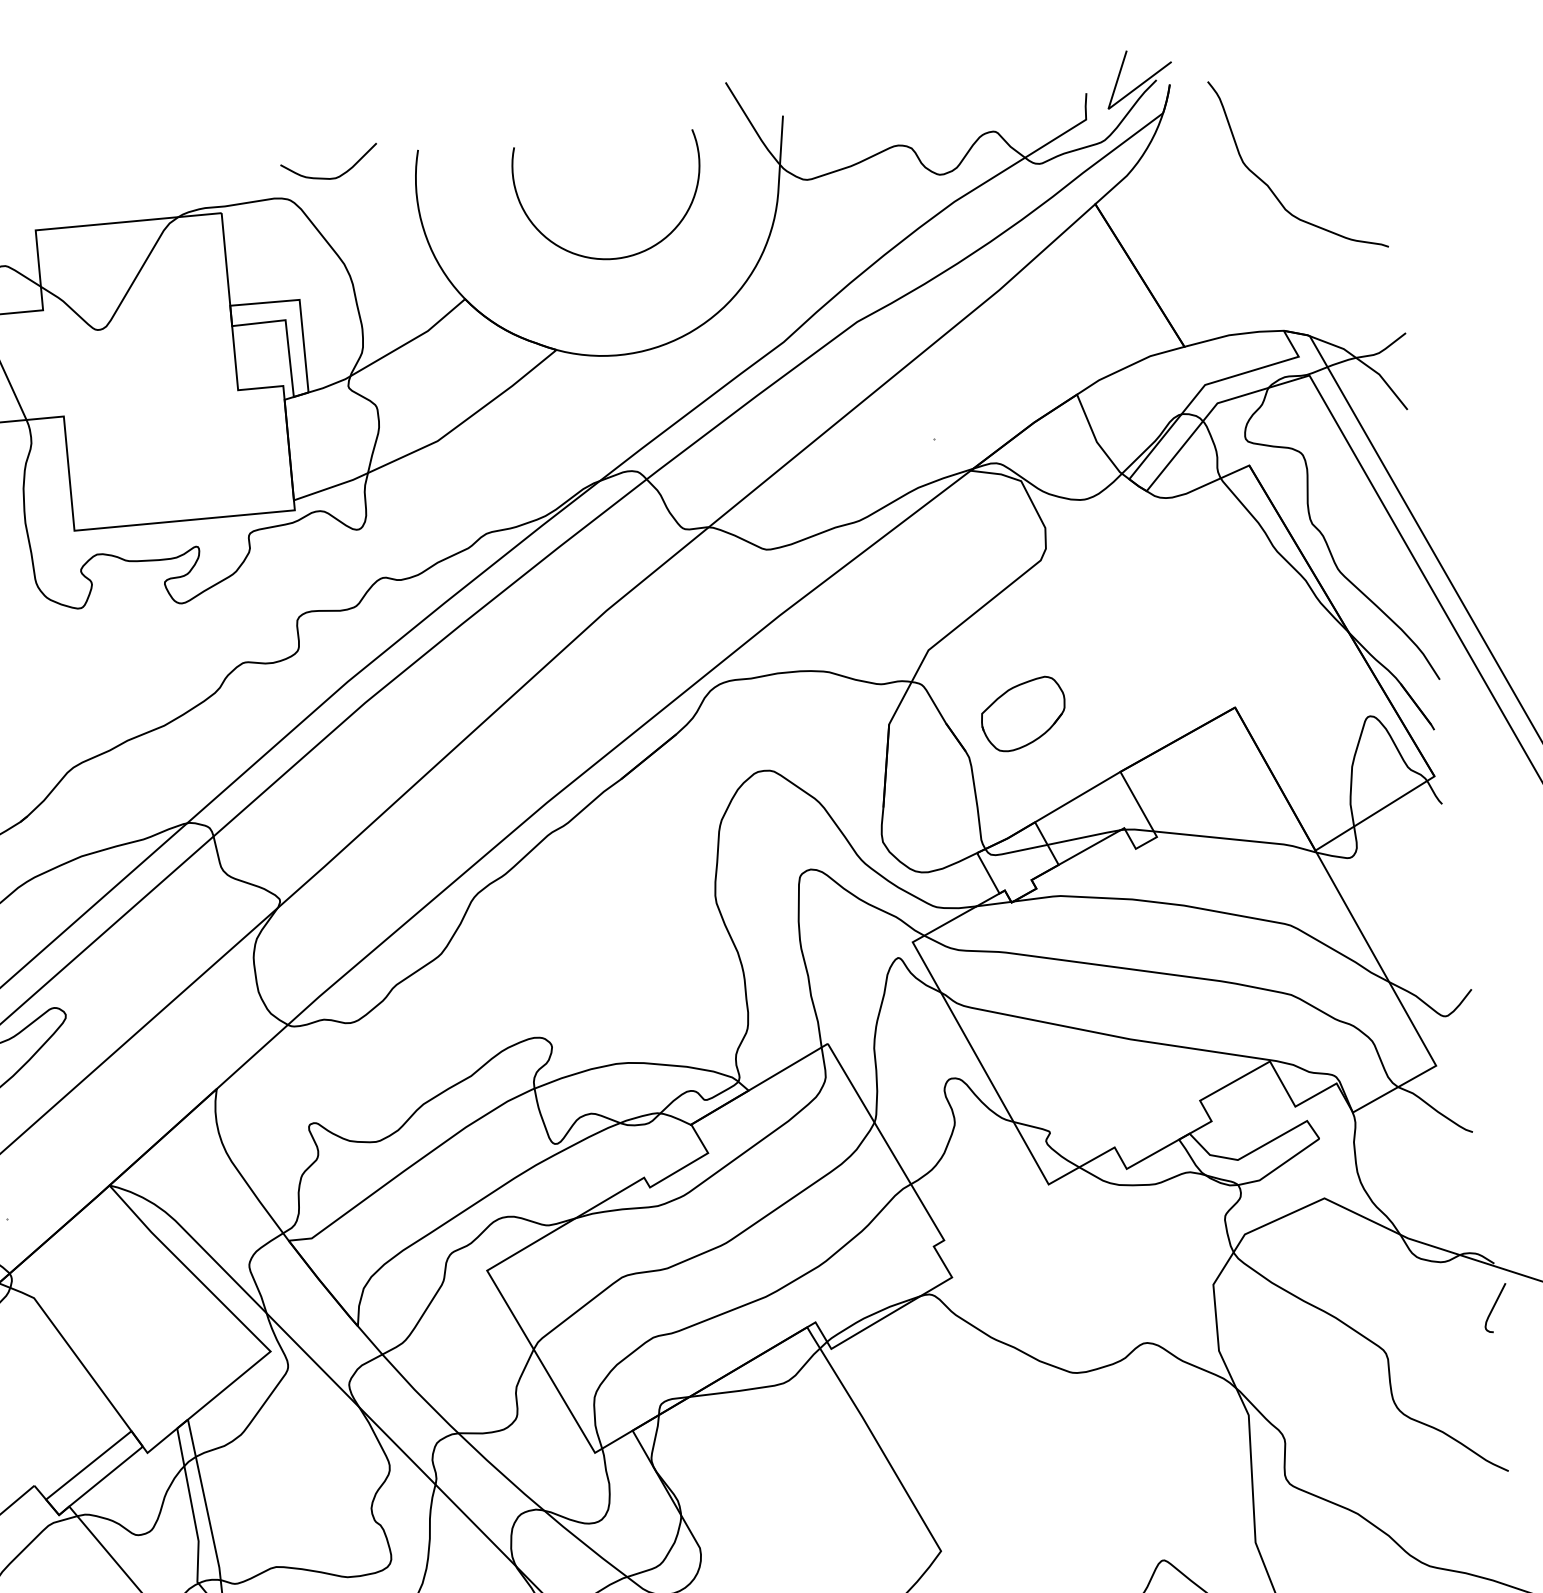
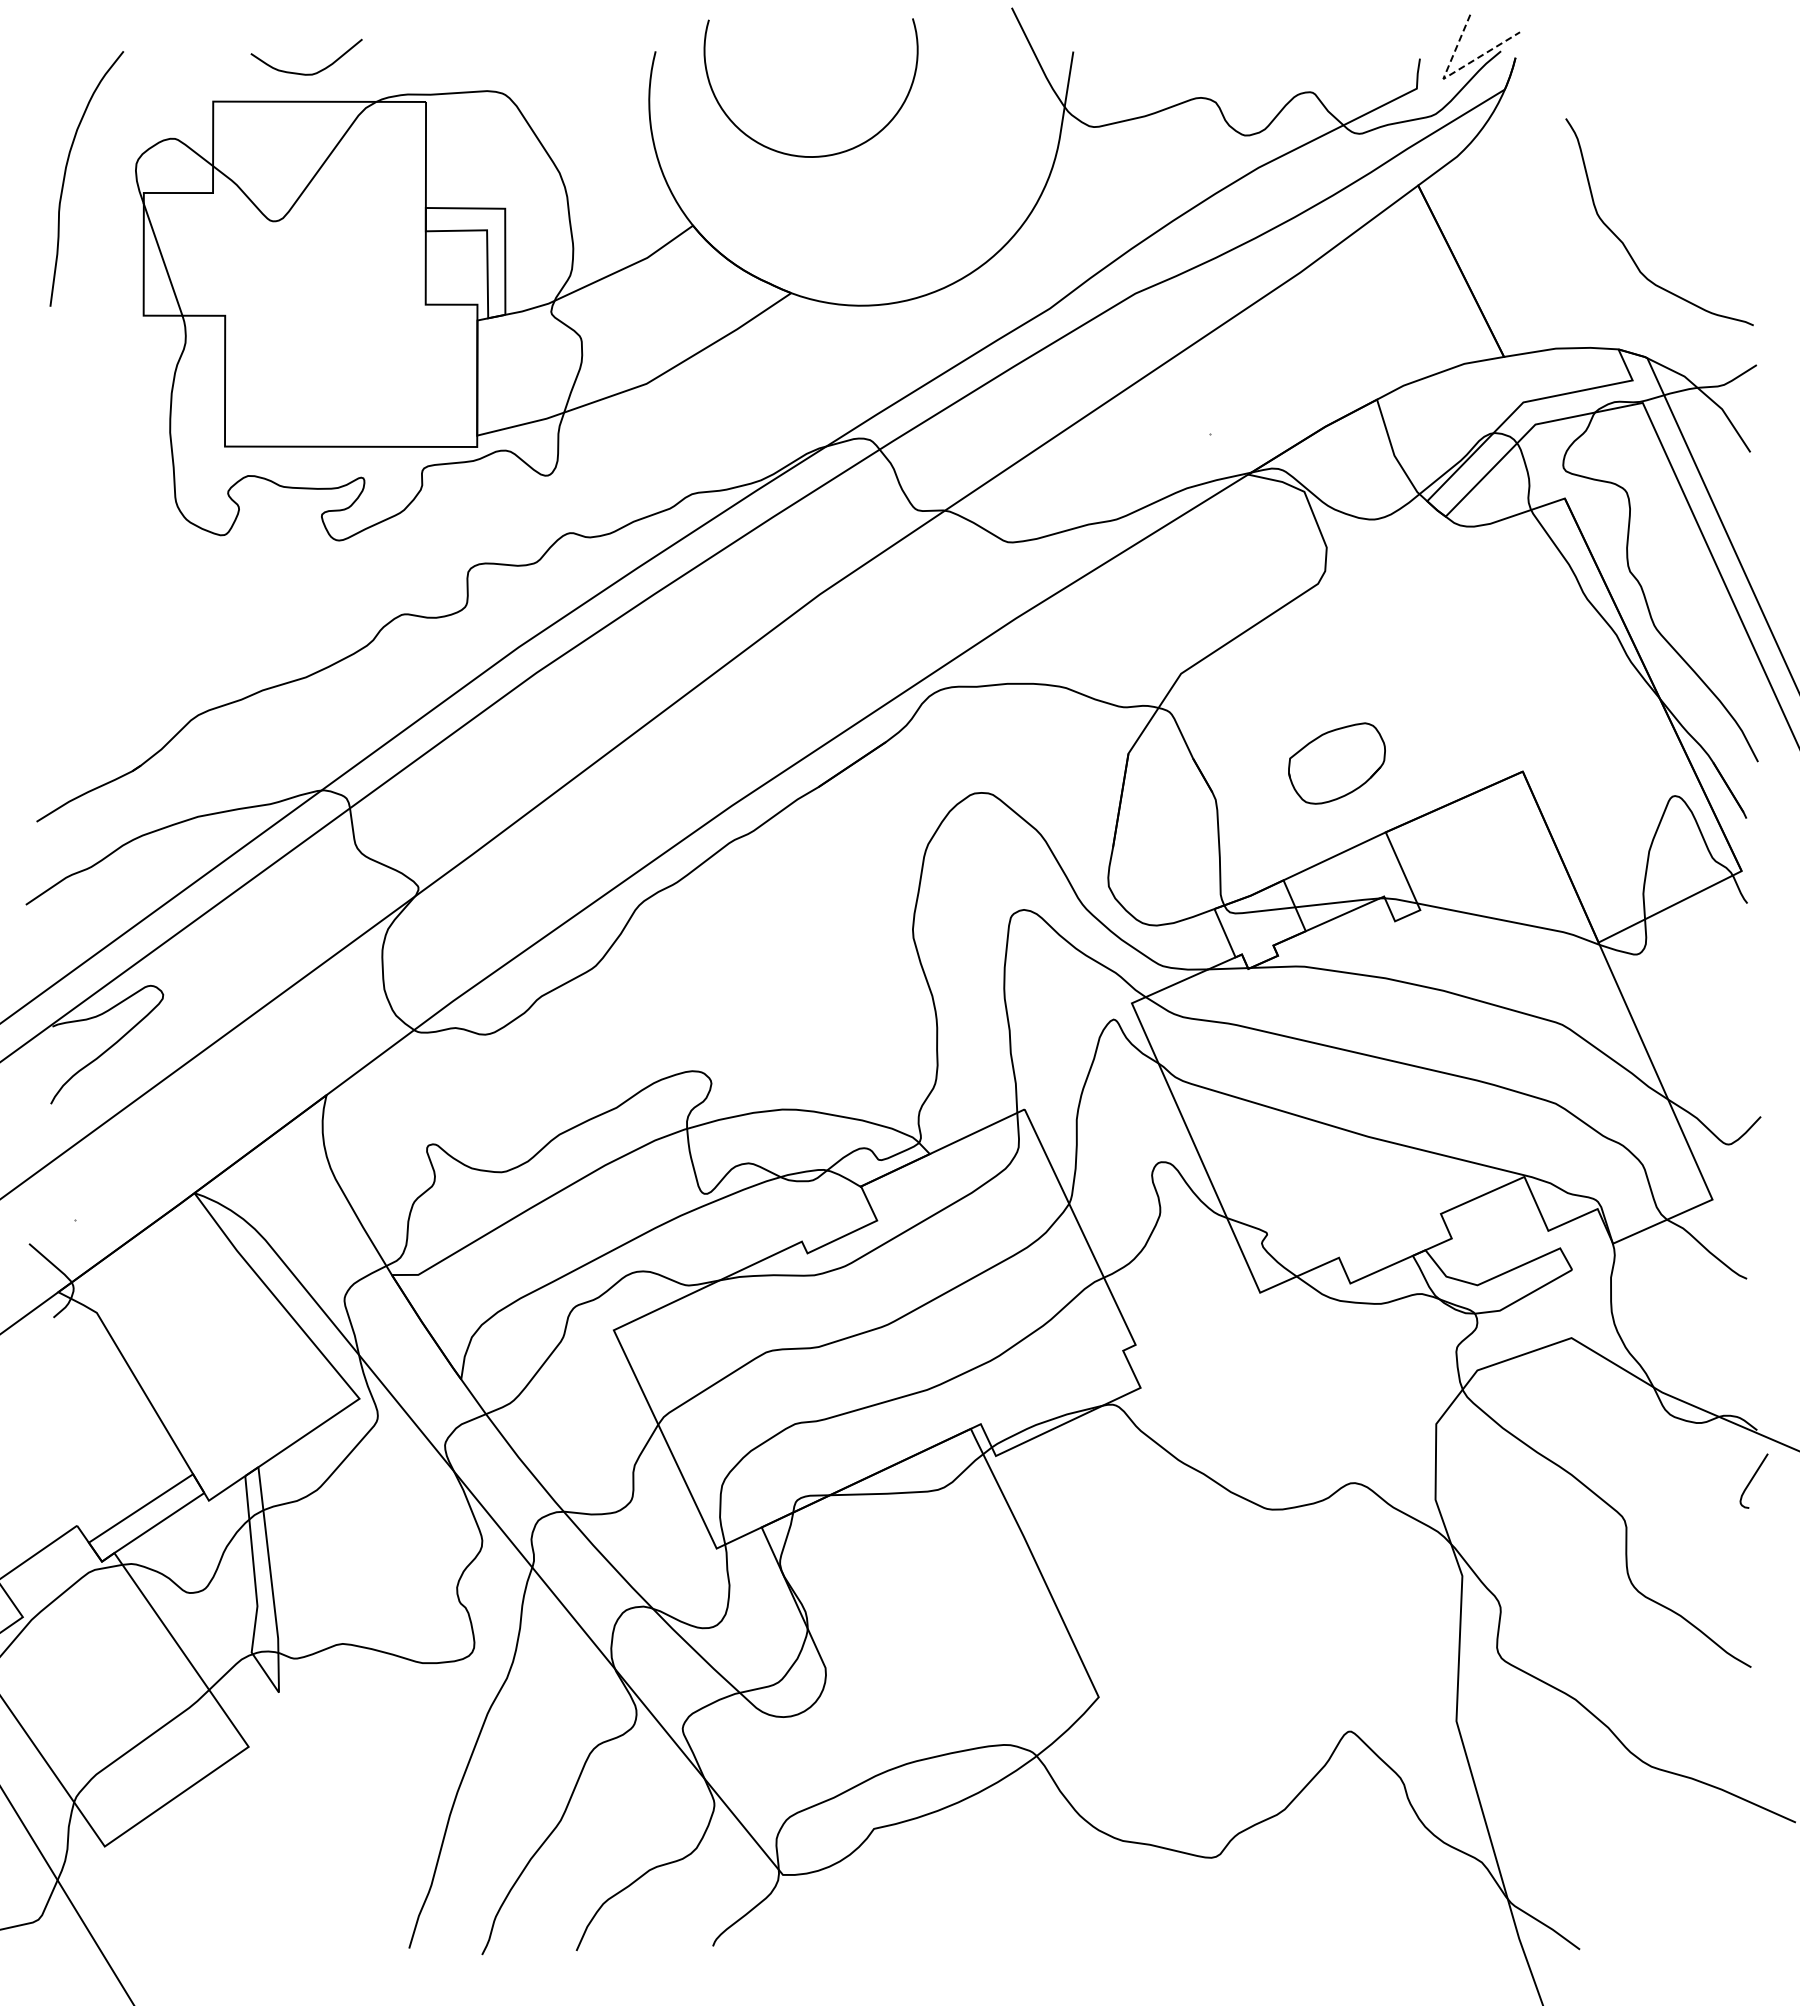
line: (1115, 103) -> (1451, 73), solid -> dashed
curve: (330, 177) -> (306, 73), moved
curve: (1269, 185) -> (1624, 243), moved
curve: (608, 258) -> (804, 155), moved
part: (1023, 714) -> (1336, 763), moved

